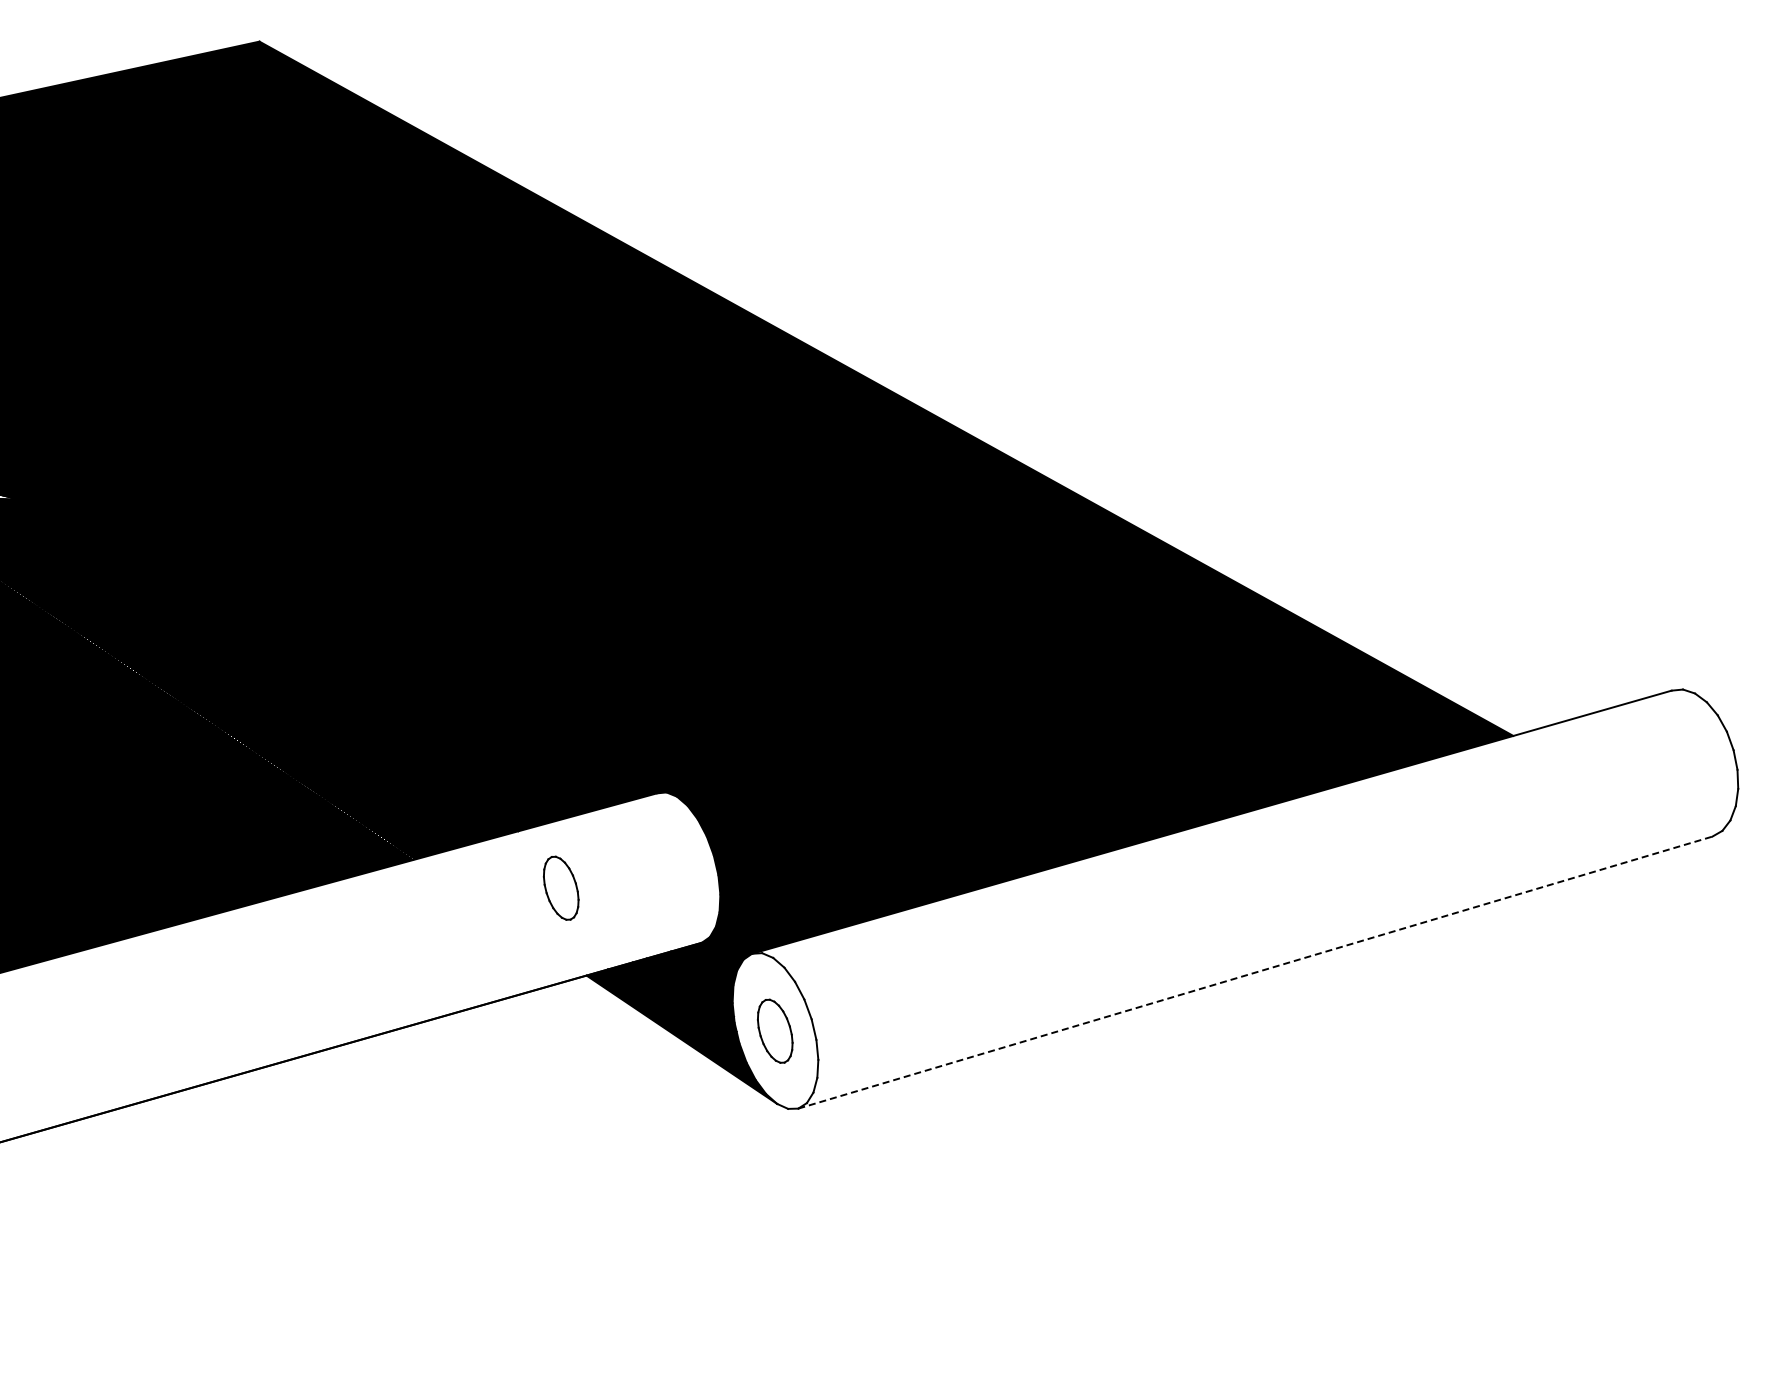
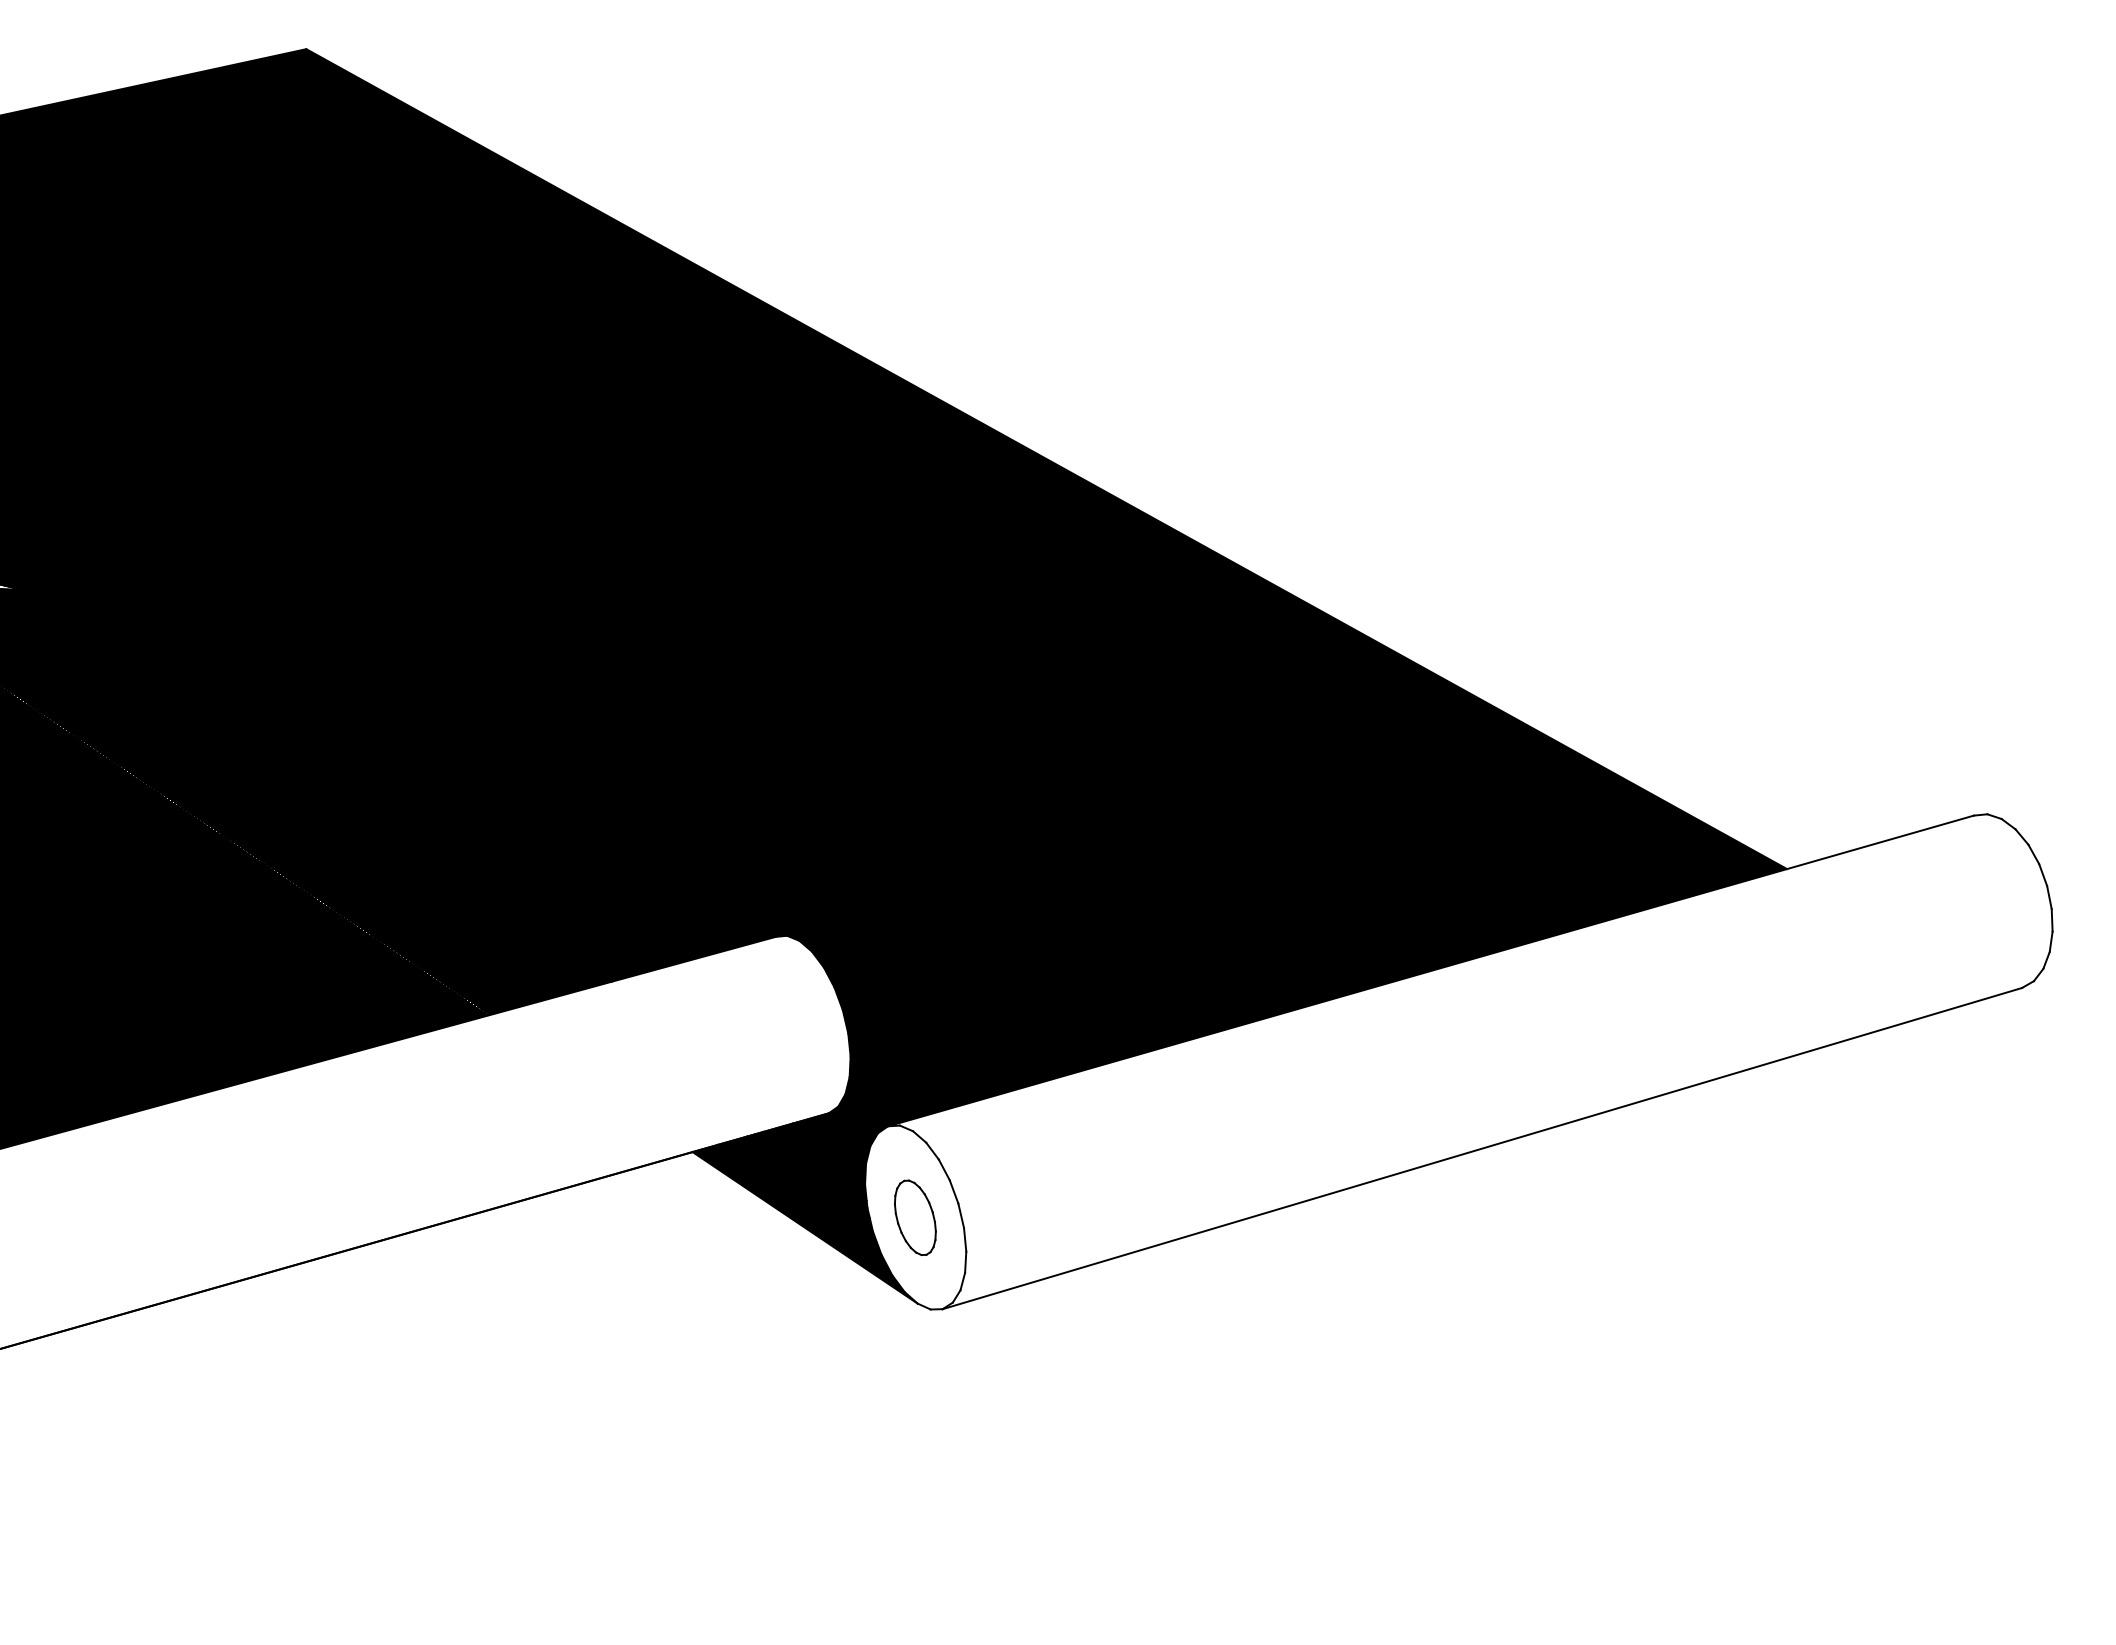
part: (561, 887) -> (662, 1048), removed
line: (1255, 972) -> (1482, 1148), dashed -> solid

